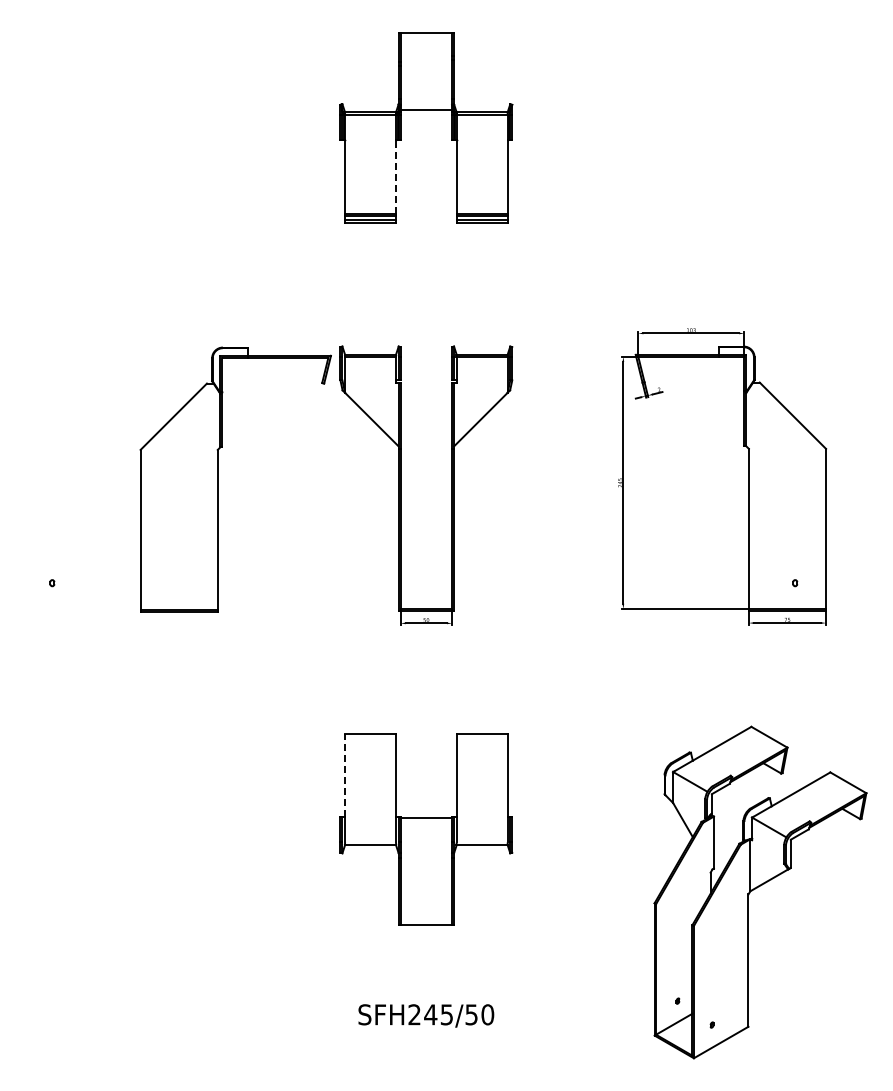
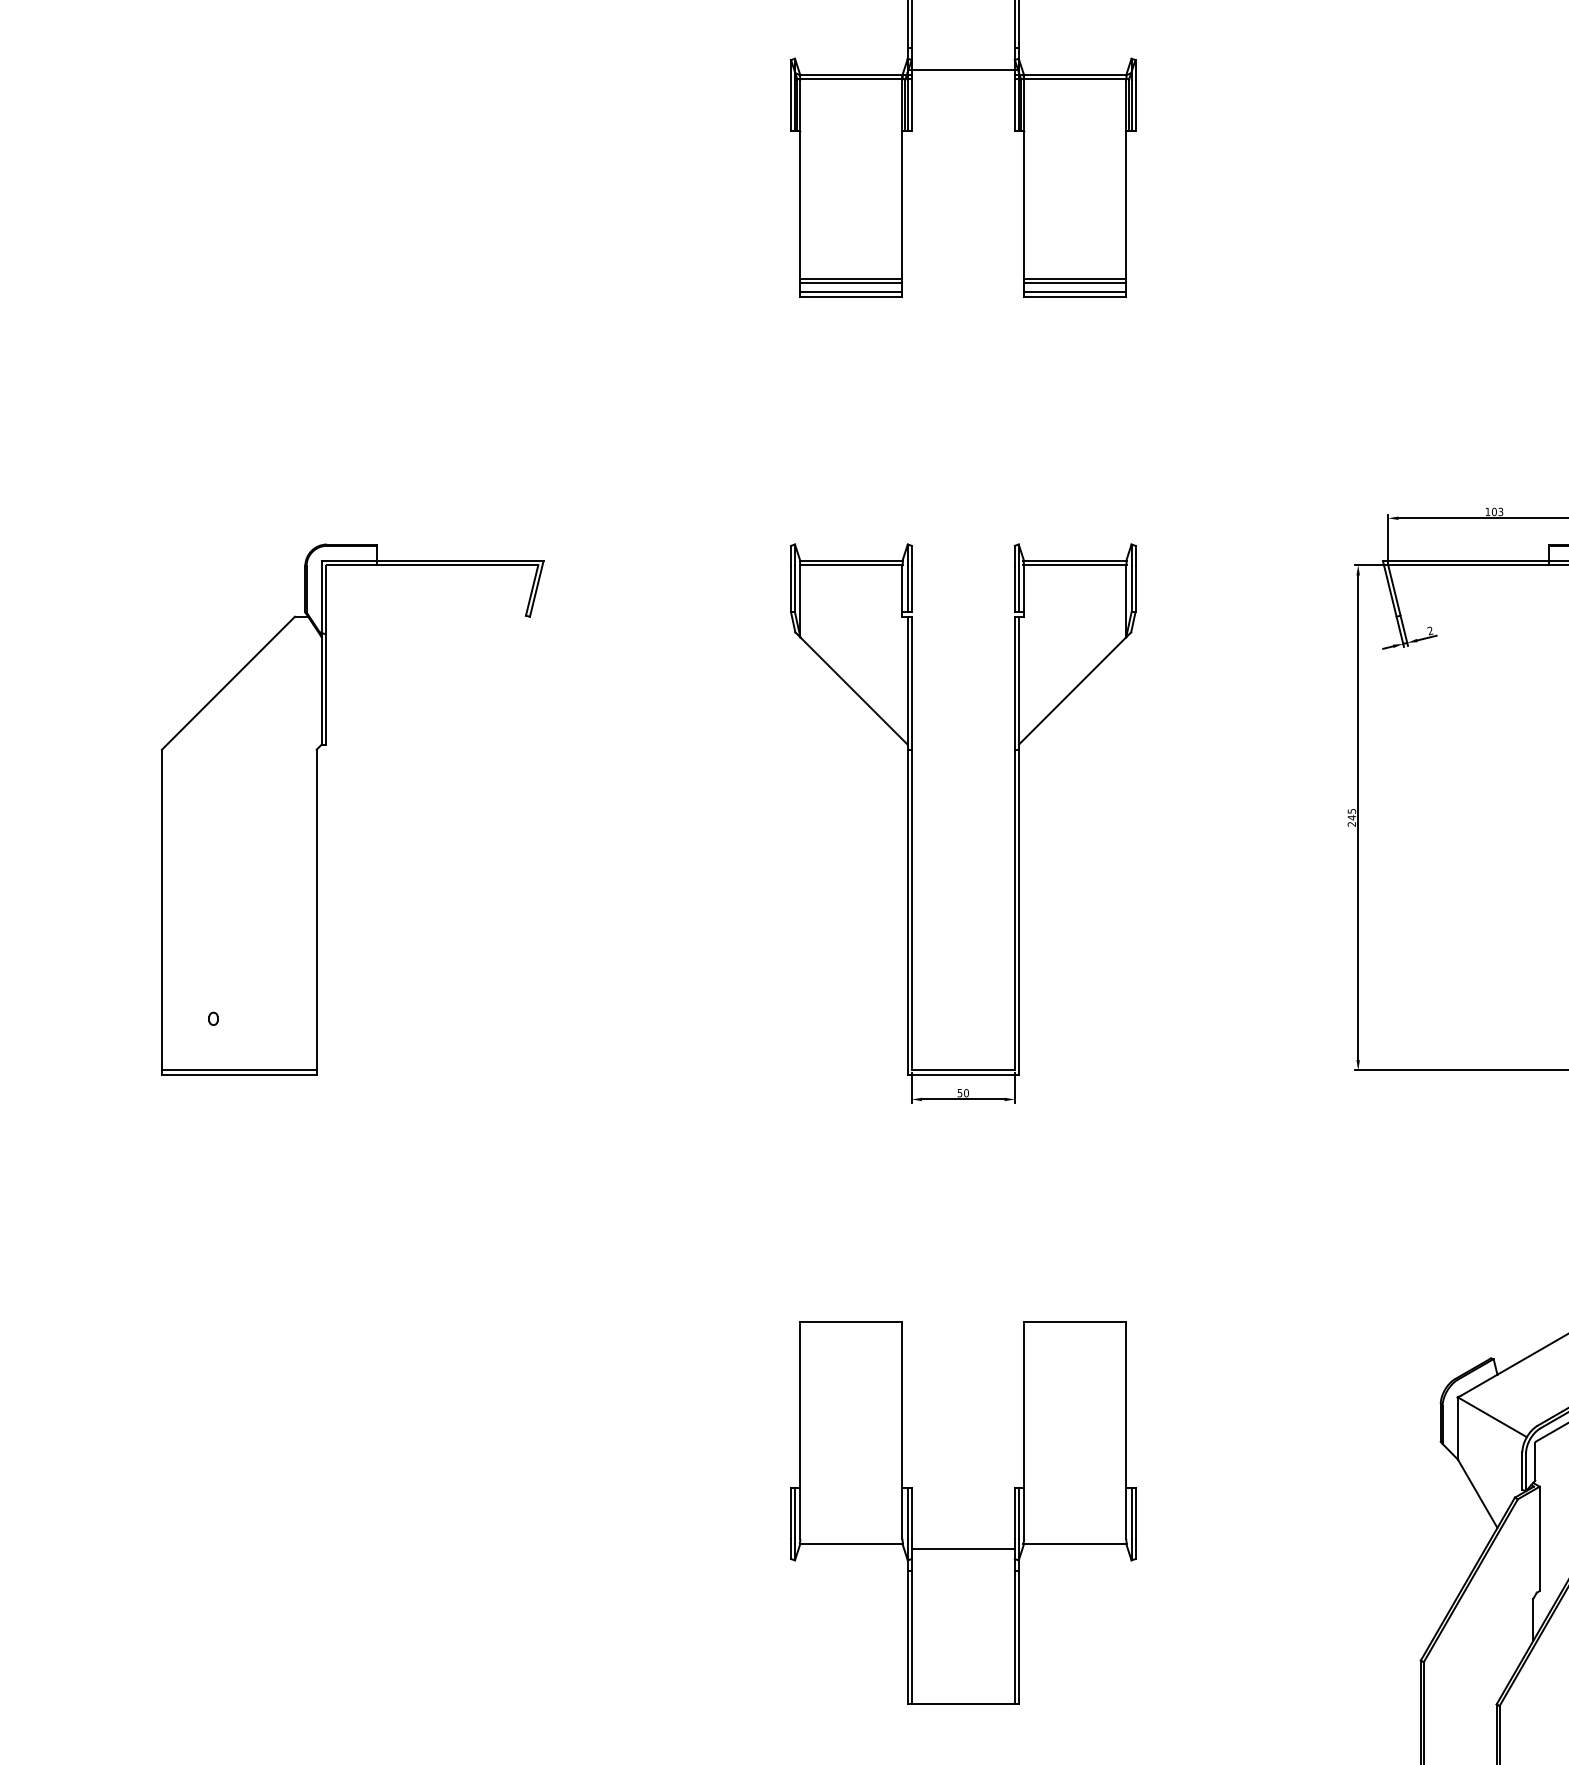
line: (396, 176) -> (903, 203), dashed -> solid
part: (218, 479) -> (318, 809), moved
line: (345, 775) -> (801, 1404), dashed -> solid
line: (426, 817) -> (963, 1548), moved

